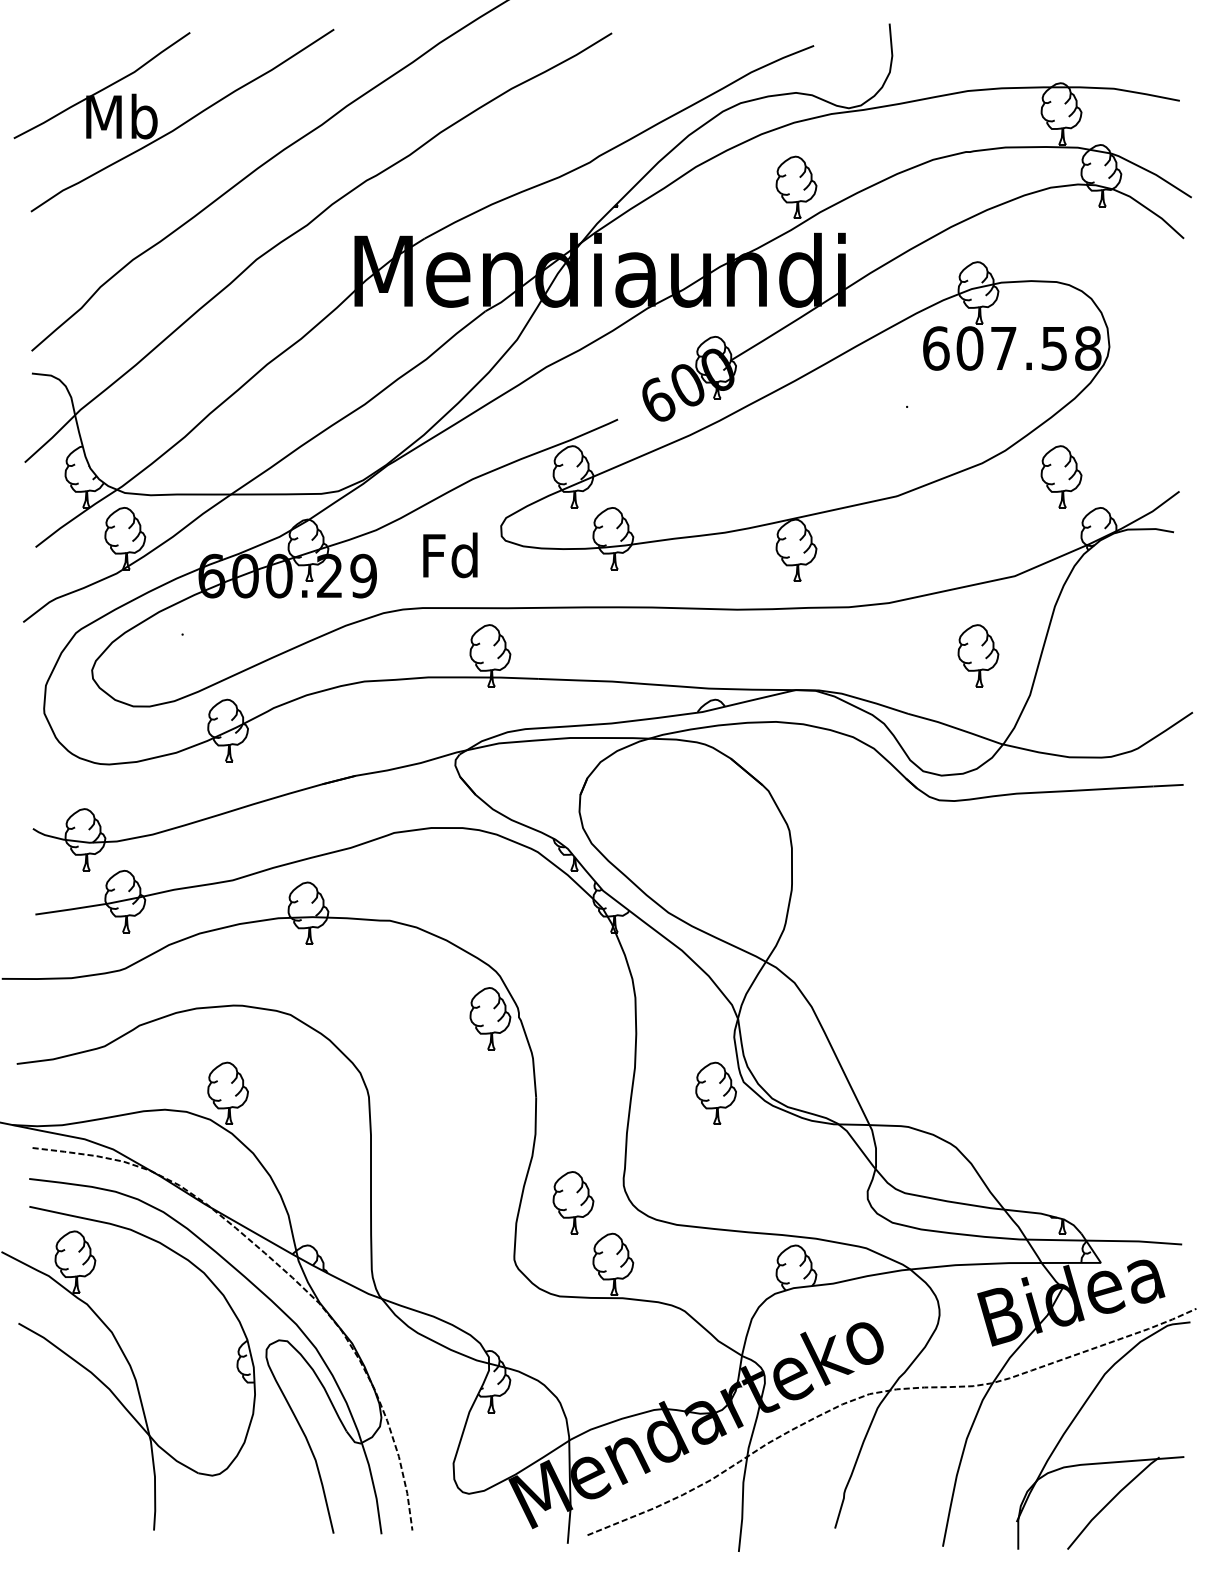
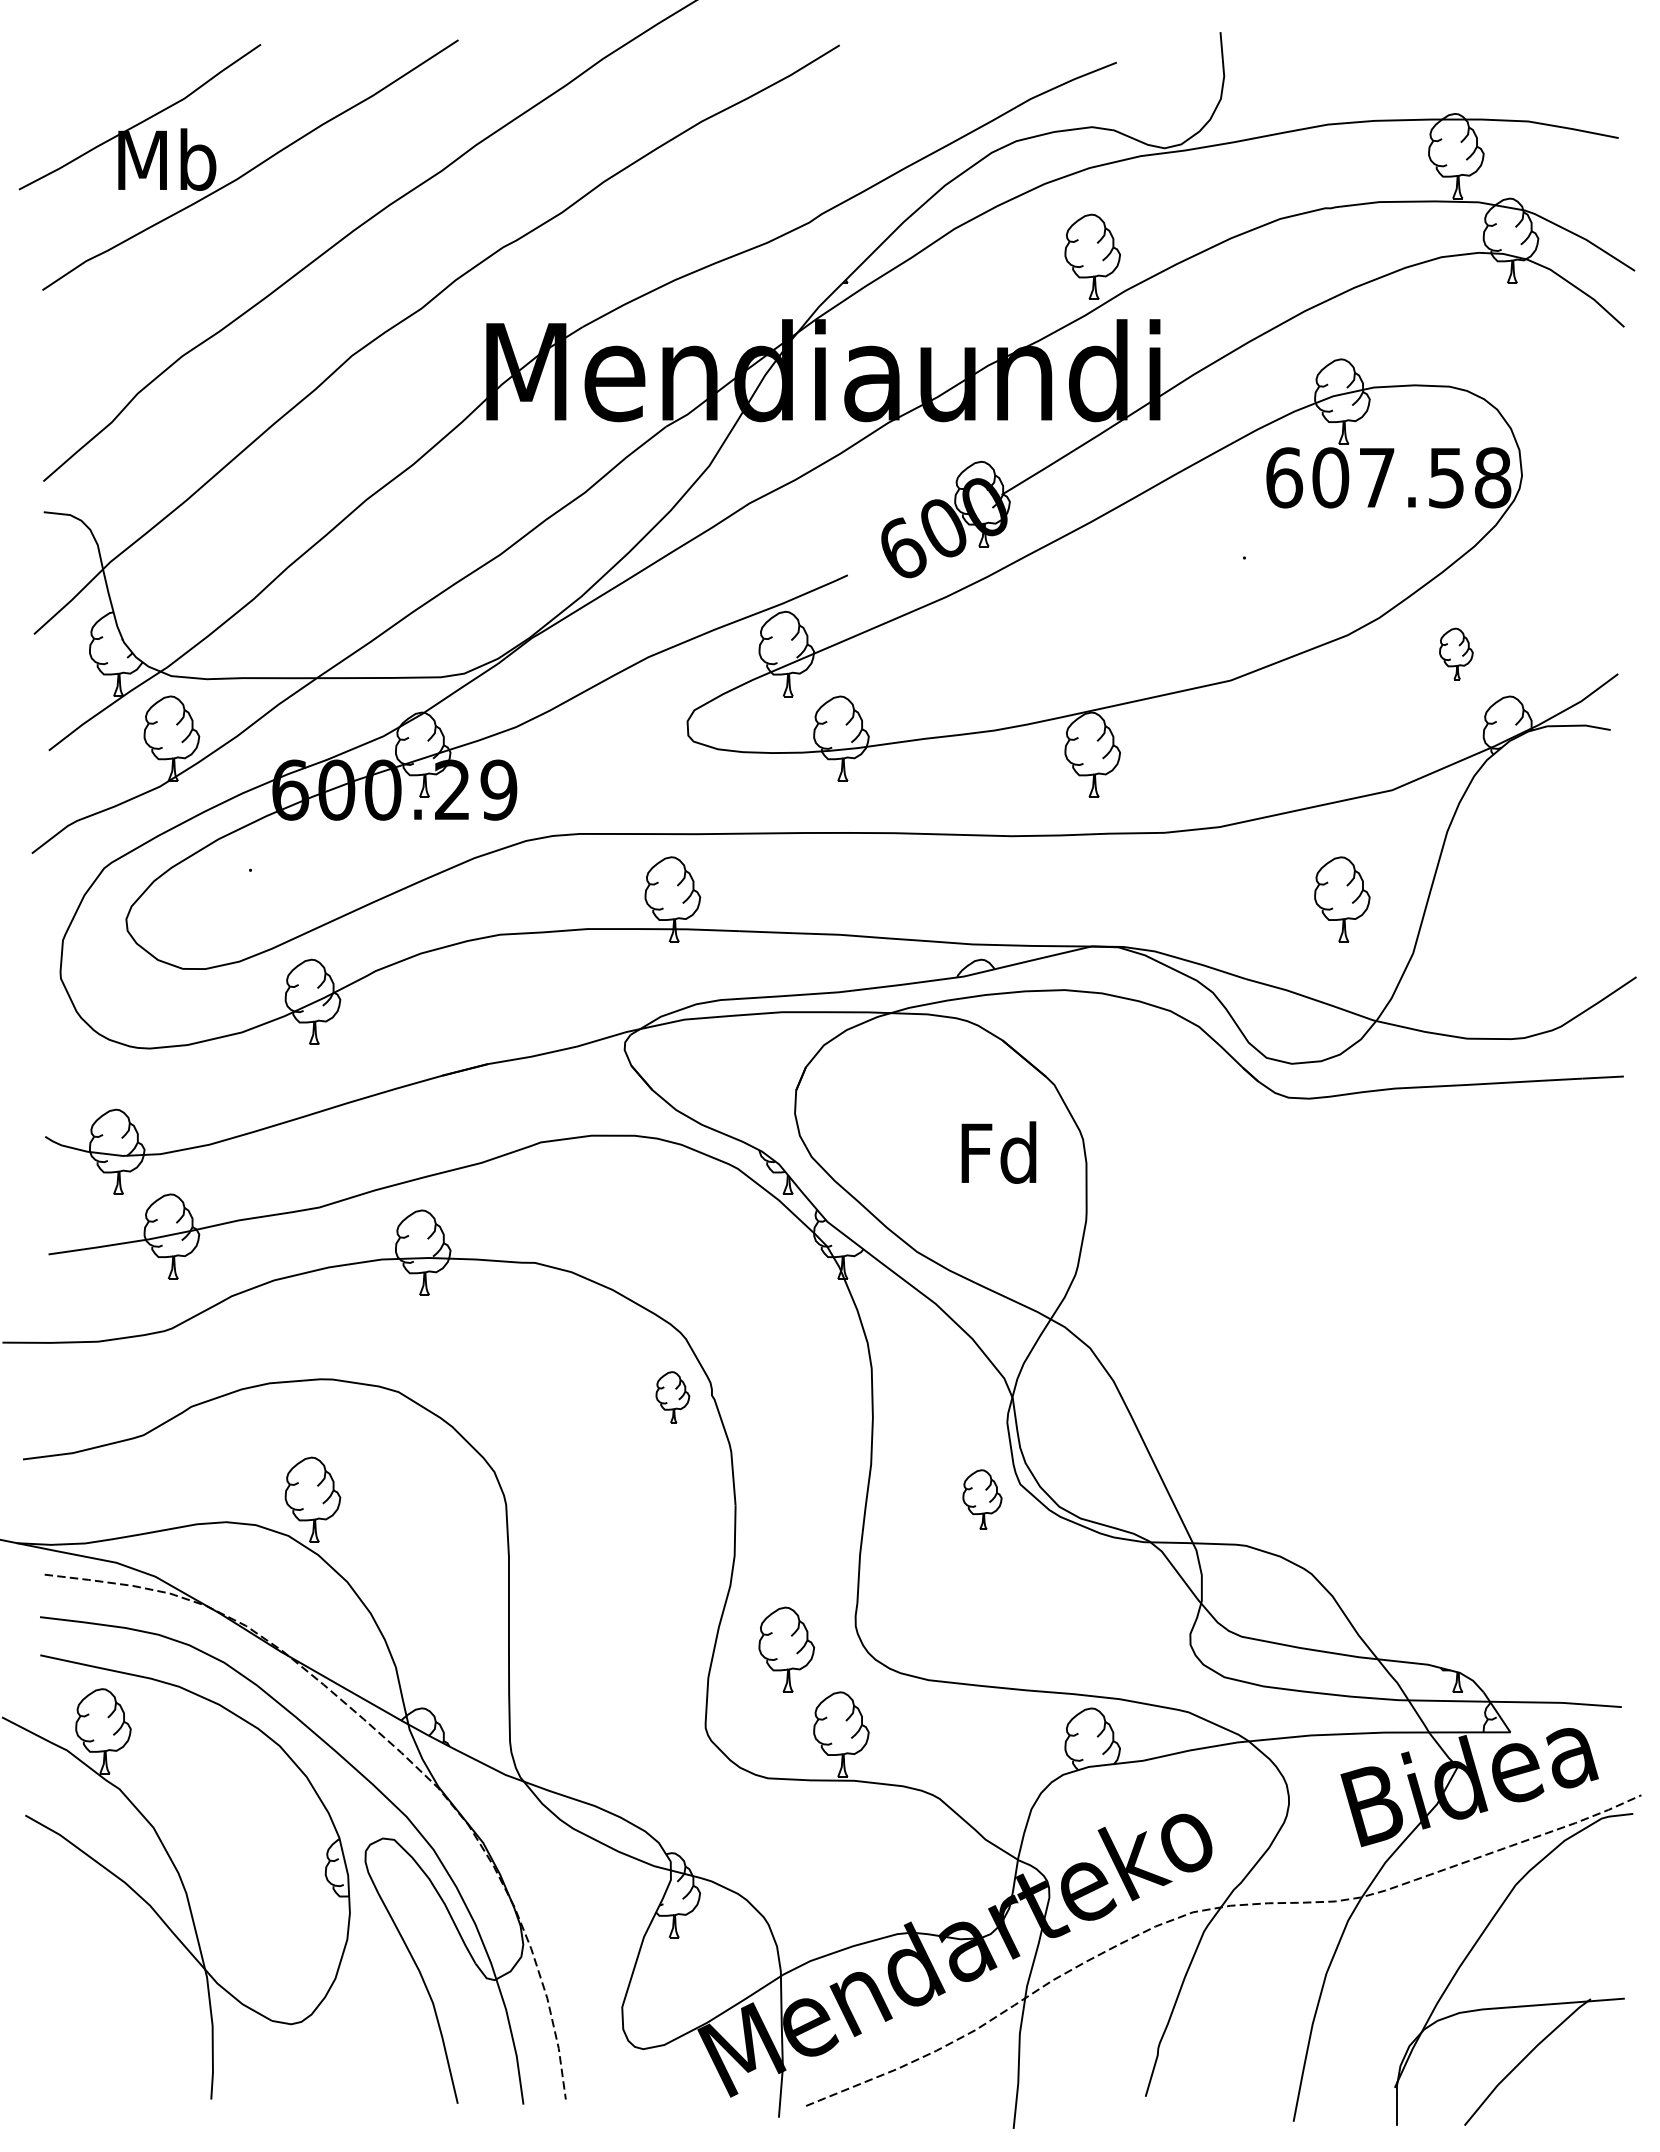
part: (1061, 476) -> (1456, 653), size x0.6
text: (450, 555) -> (998, 1152), moved
part: (490, 1018) -> (672, 1397), size x0.6
part: (716, 1093) -> (982, 1499), size x0.7

